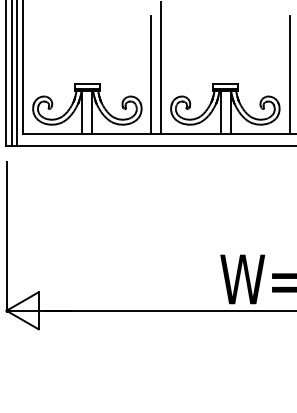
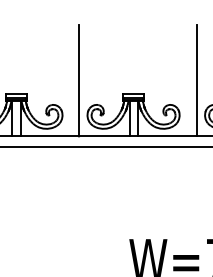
line: (151, 74) -> (70, 86), removed
line: (289, 74) -> (188, 86), removed

